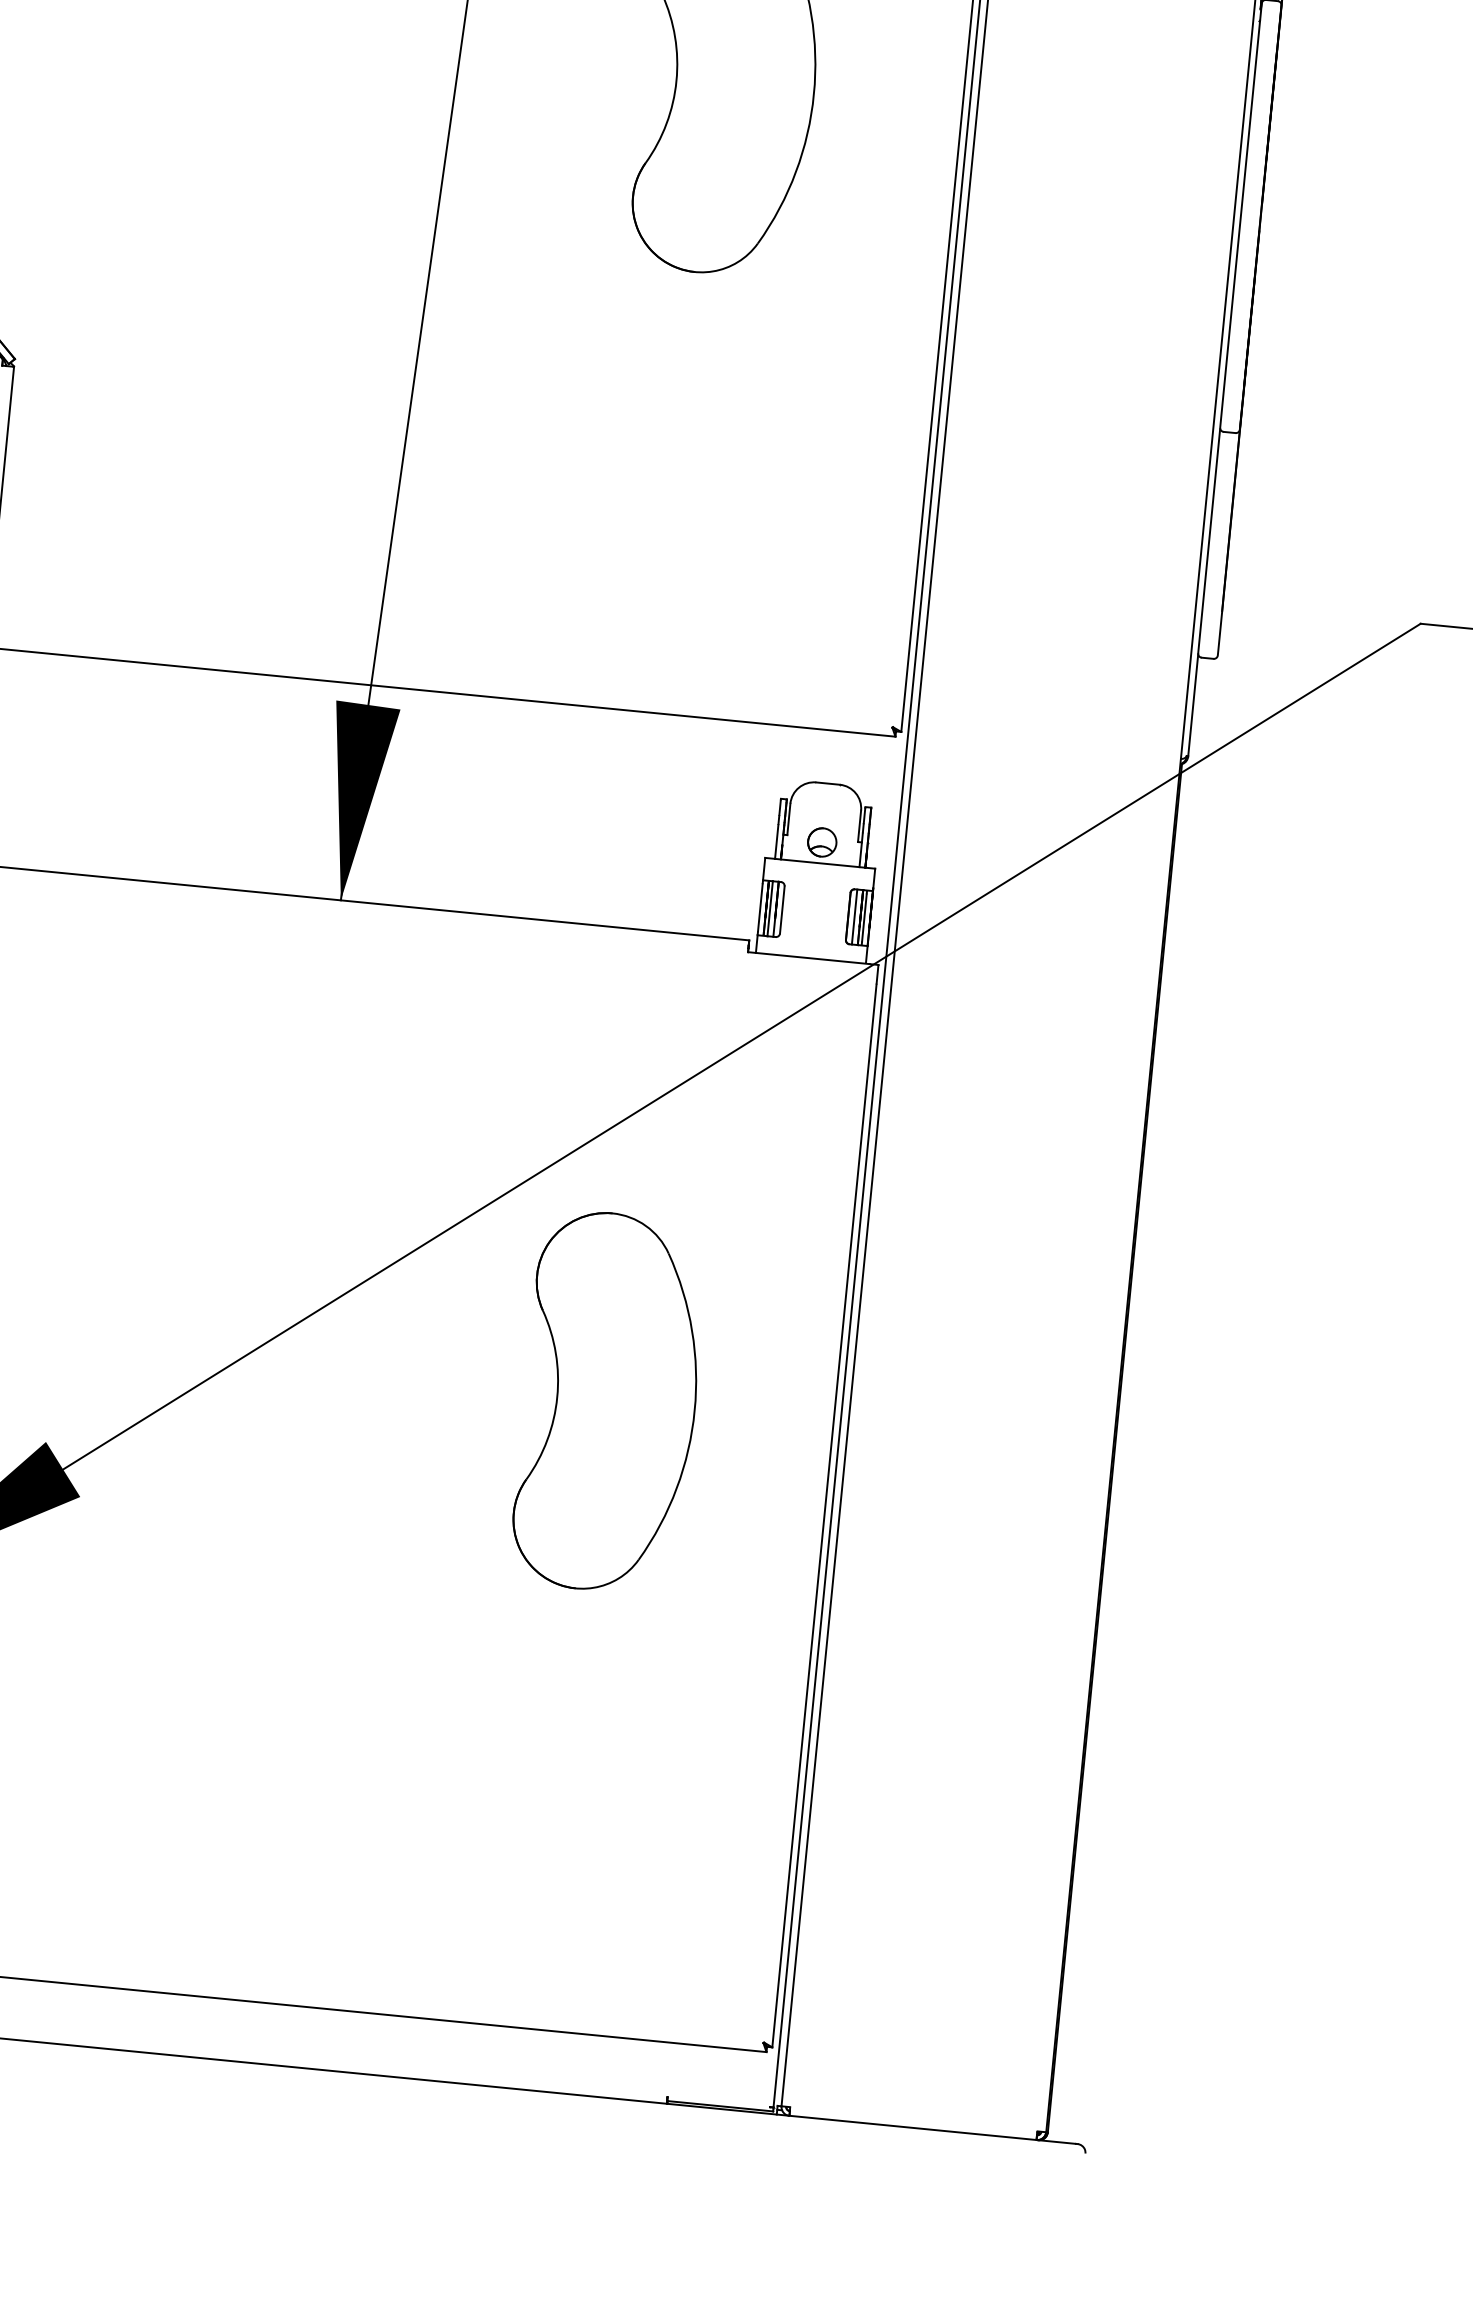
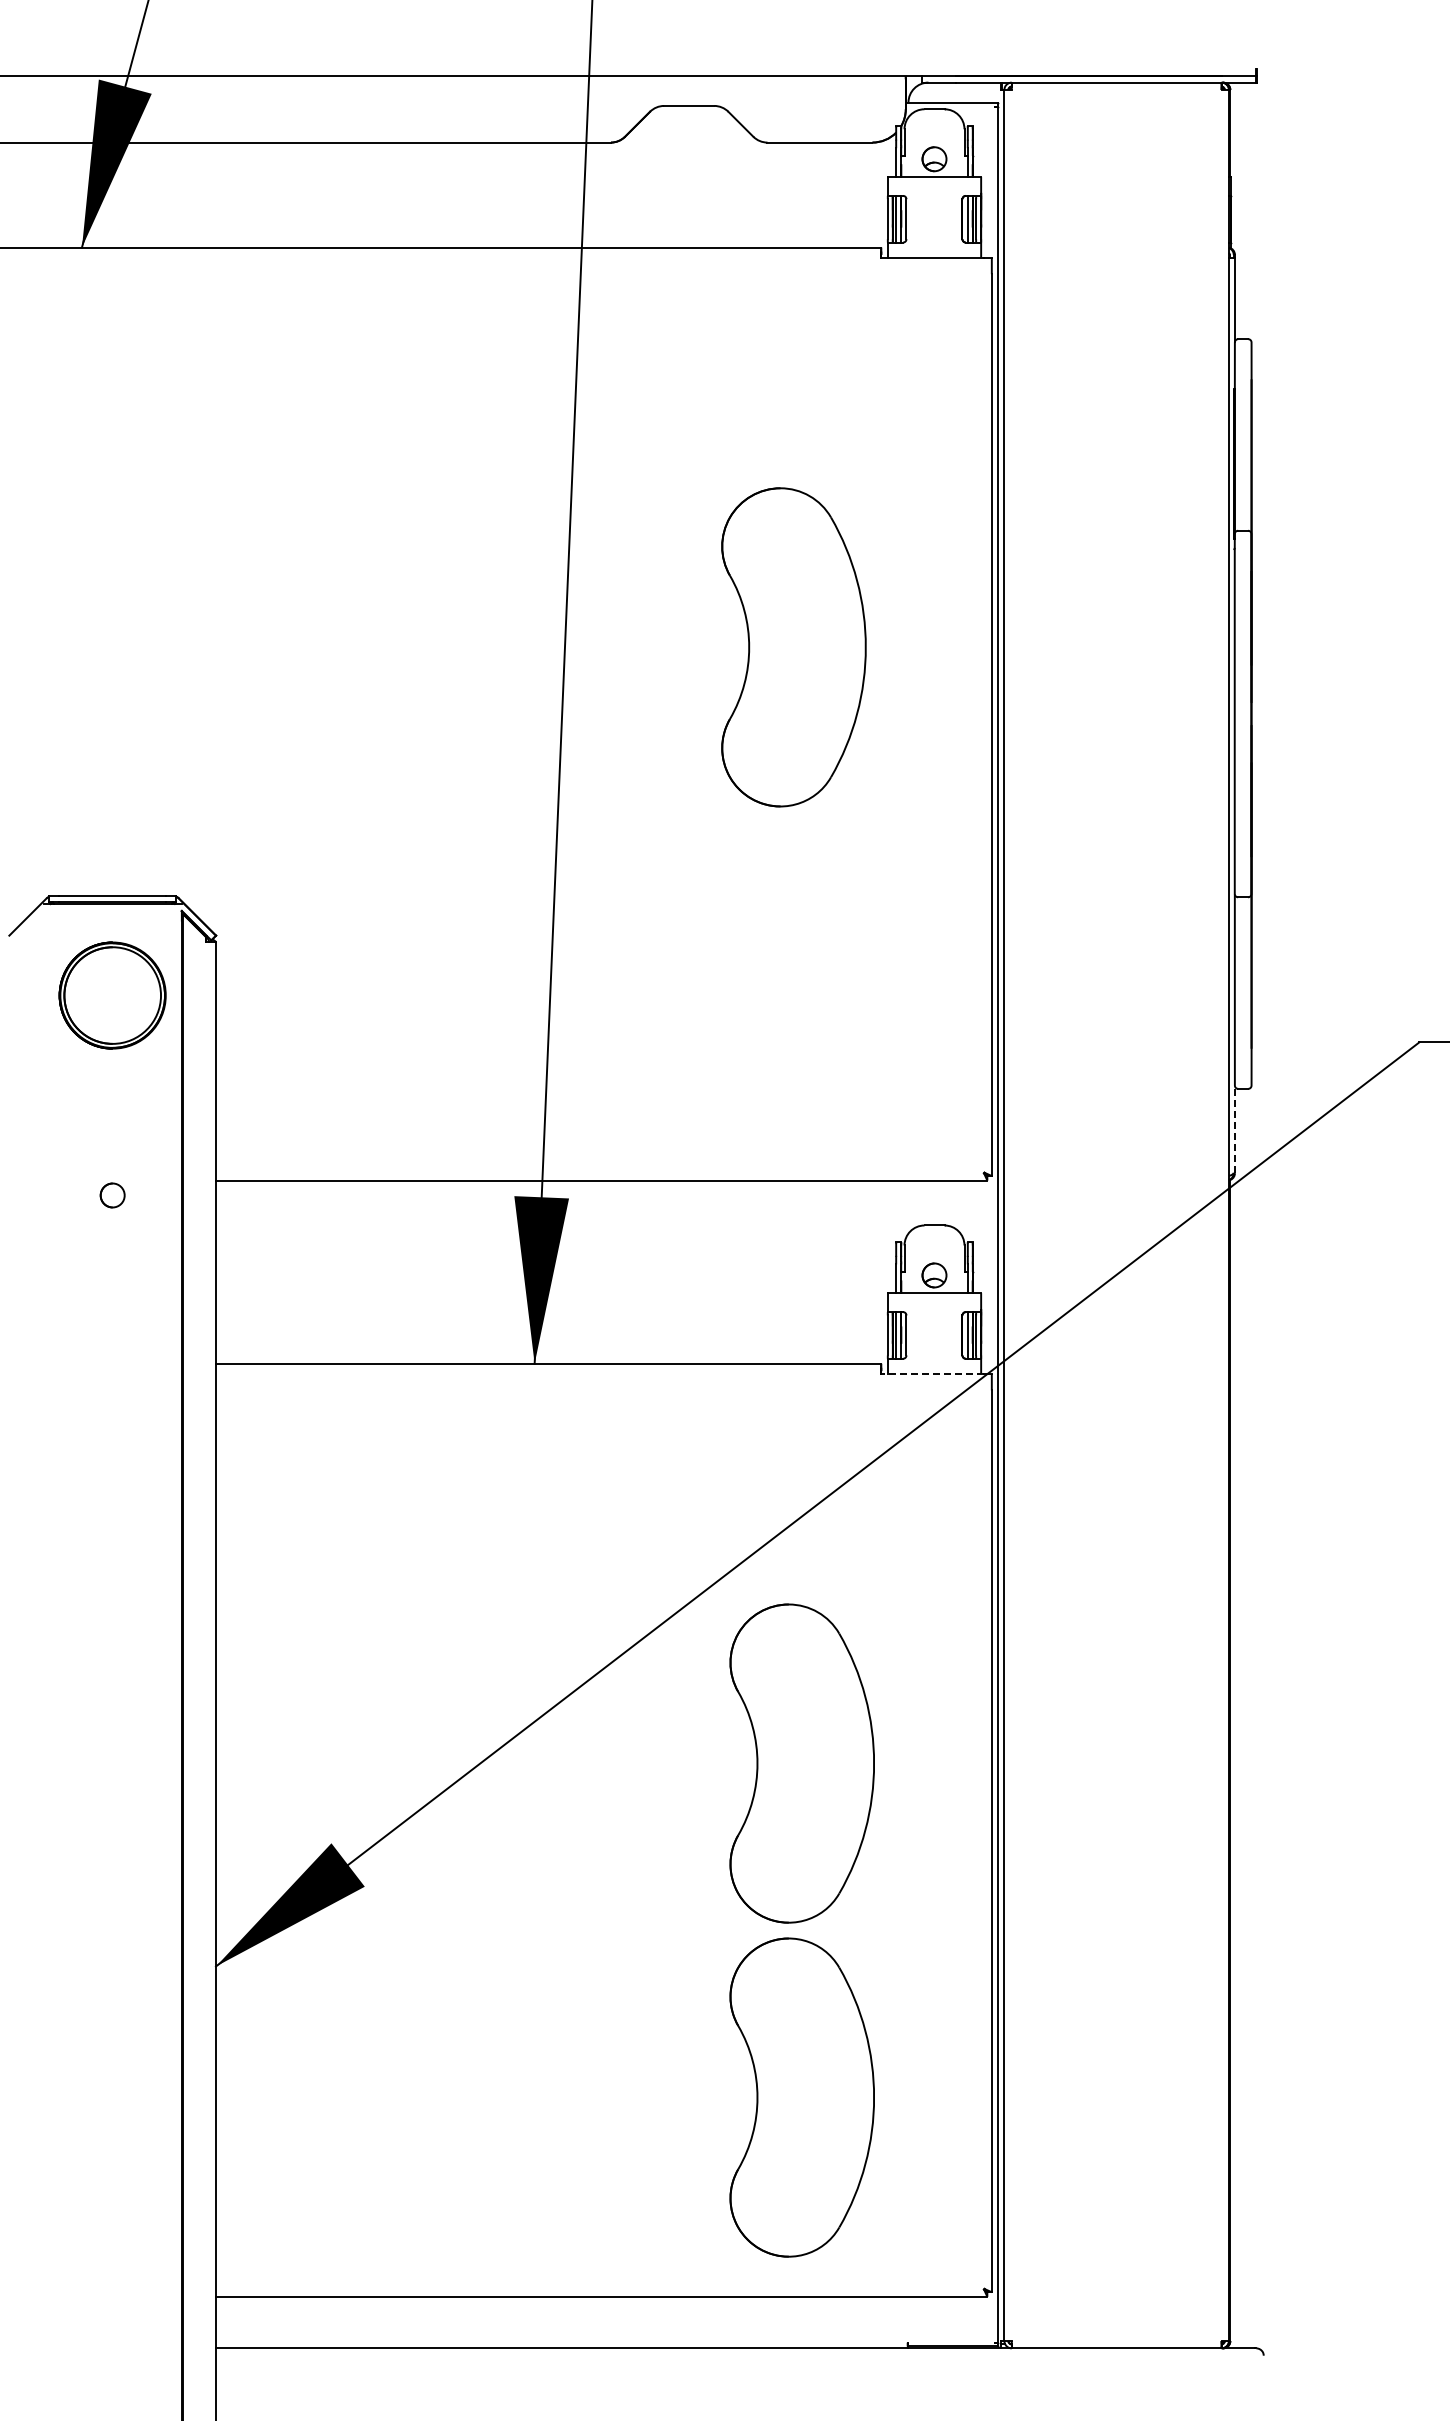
line: (1192, 703) -> (1234, 1128), solid -> dashed
line: (808, 957) -> (932, 1373), solid -> dashed
part: (570, 1795) -> (801, 2097), added

